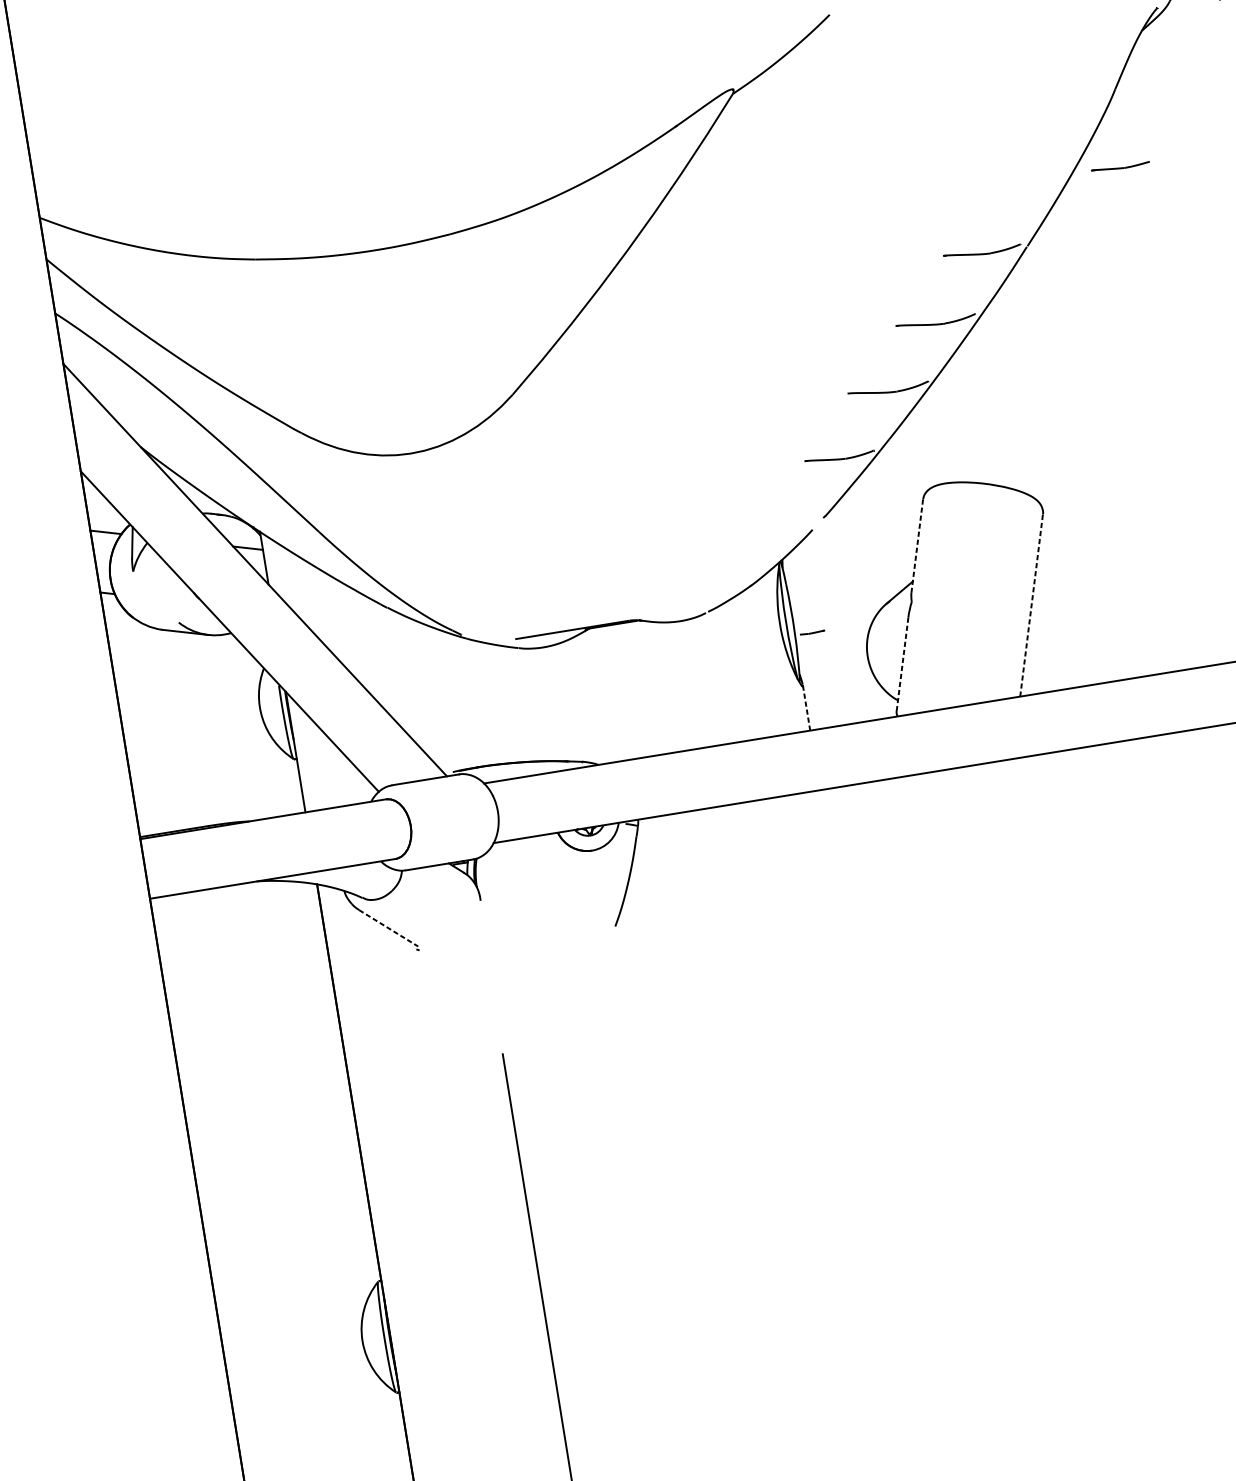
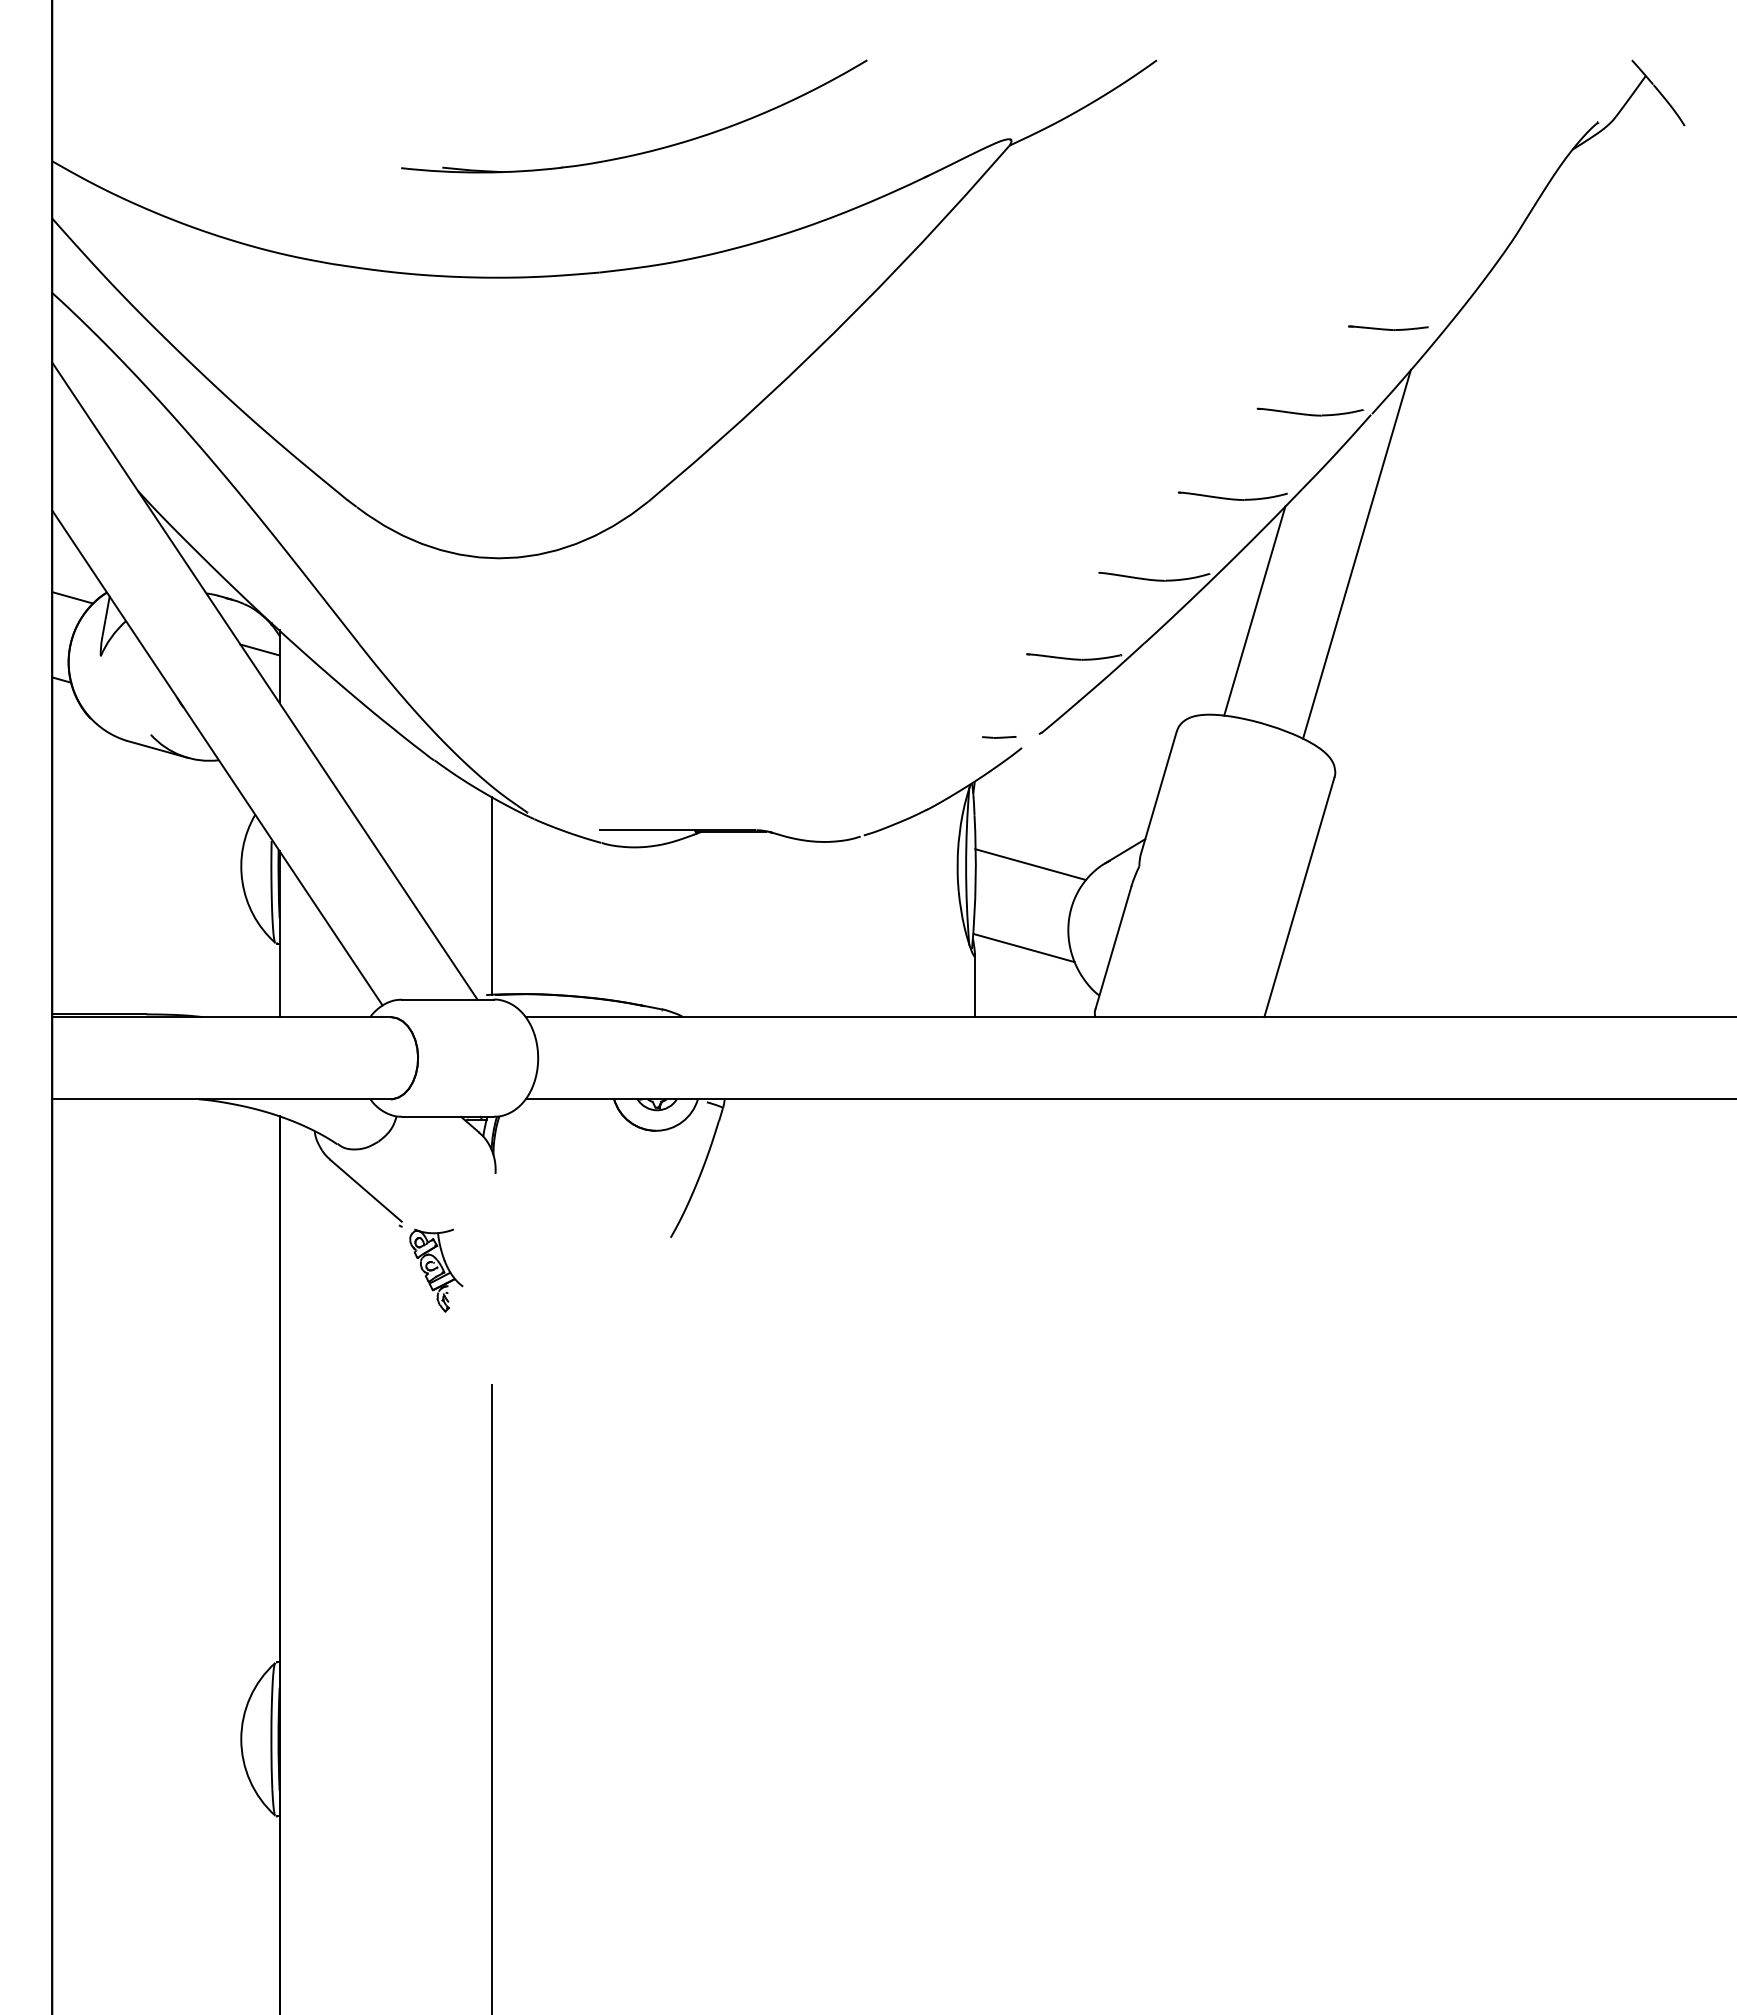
part: (468, 141) -> (644, 151), added
part: (1120, 166) -> (1388, 327), moved
line: (1032, 349) -> (1356, 553), added
line: (965, 402) -> (1254, 610), added
line: (916, 546) -> (1158, 792), dashed -> solid
line: (1031, 605) -> (1299, 897), dashed -> solid
line: (832, 613) -> (1030, 864), added
line: (812, 632) -> (999, 737), moved
line: (902, 664) -> (1113, 948), dashed -> solid
line: (837, 675) -> (1023, 948), added
line: (444, 699) -> (491, 895), added
line: (806, 707) -> (975, 985), dashed -> solid
line: (389, 928) -> (366, 1191), dashed -> solid
part: (449, 977) -> (436, 1270), added

